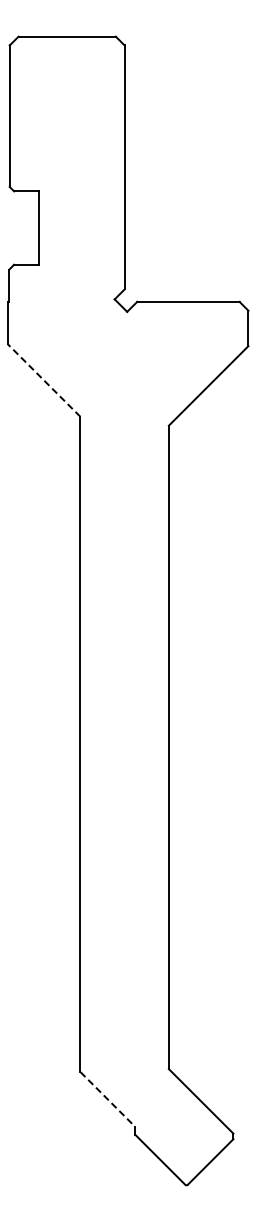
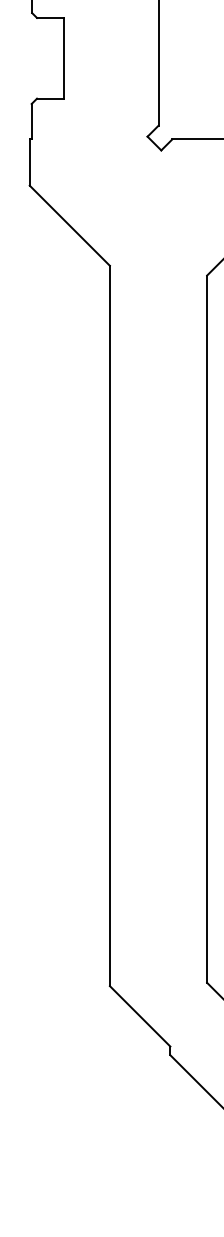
line: (44, 380) -> (70, 225), dashed -> solid
line: (107, 1099) -> (139, 1016), dashed -> solid

